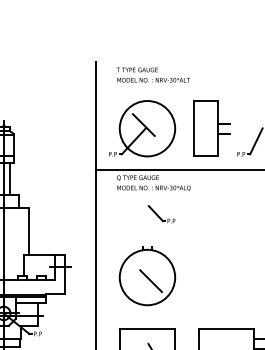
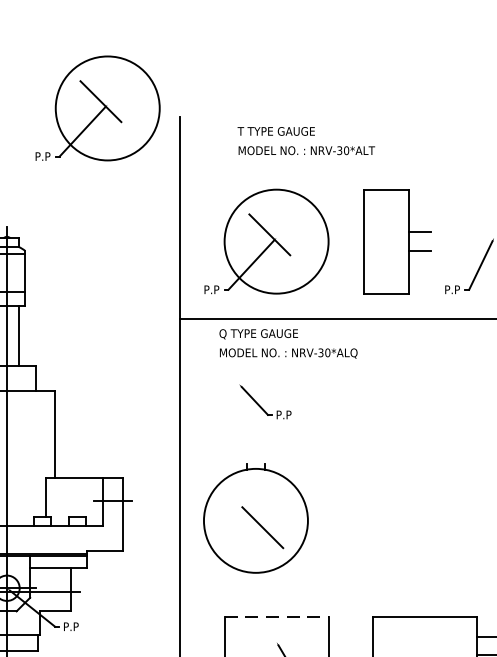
part: (52, 57) -> (98, 108), added
text: (153, 74) -> (306, 139), moved
part: (161, 214) -> (265, 402), moved
part: (147, 276) -> (256, 518), moved
line: (147, 328) -> (276, 616), solid -> dashed

